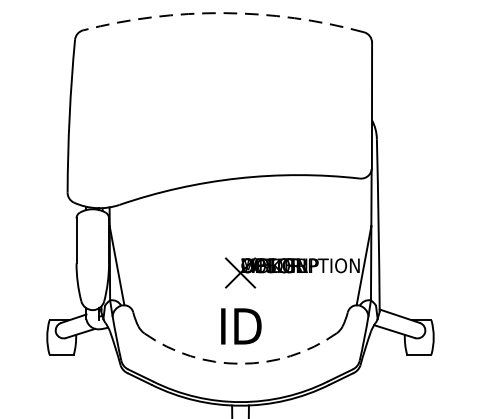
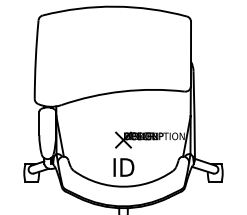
arc: (222, 12) -> (114, 6), dashed -> solid
arc: (240, 363) -> (123, 186), dashed -> solid

